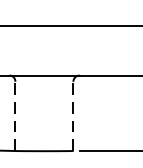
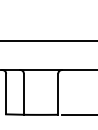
line: (73, 115) -> (58, 93), dashed -> solid
line: (14, 116) -> (23, 94), dashed -> solid

